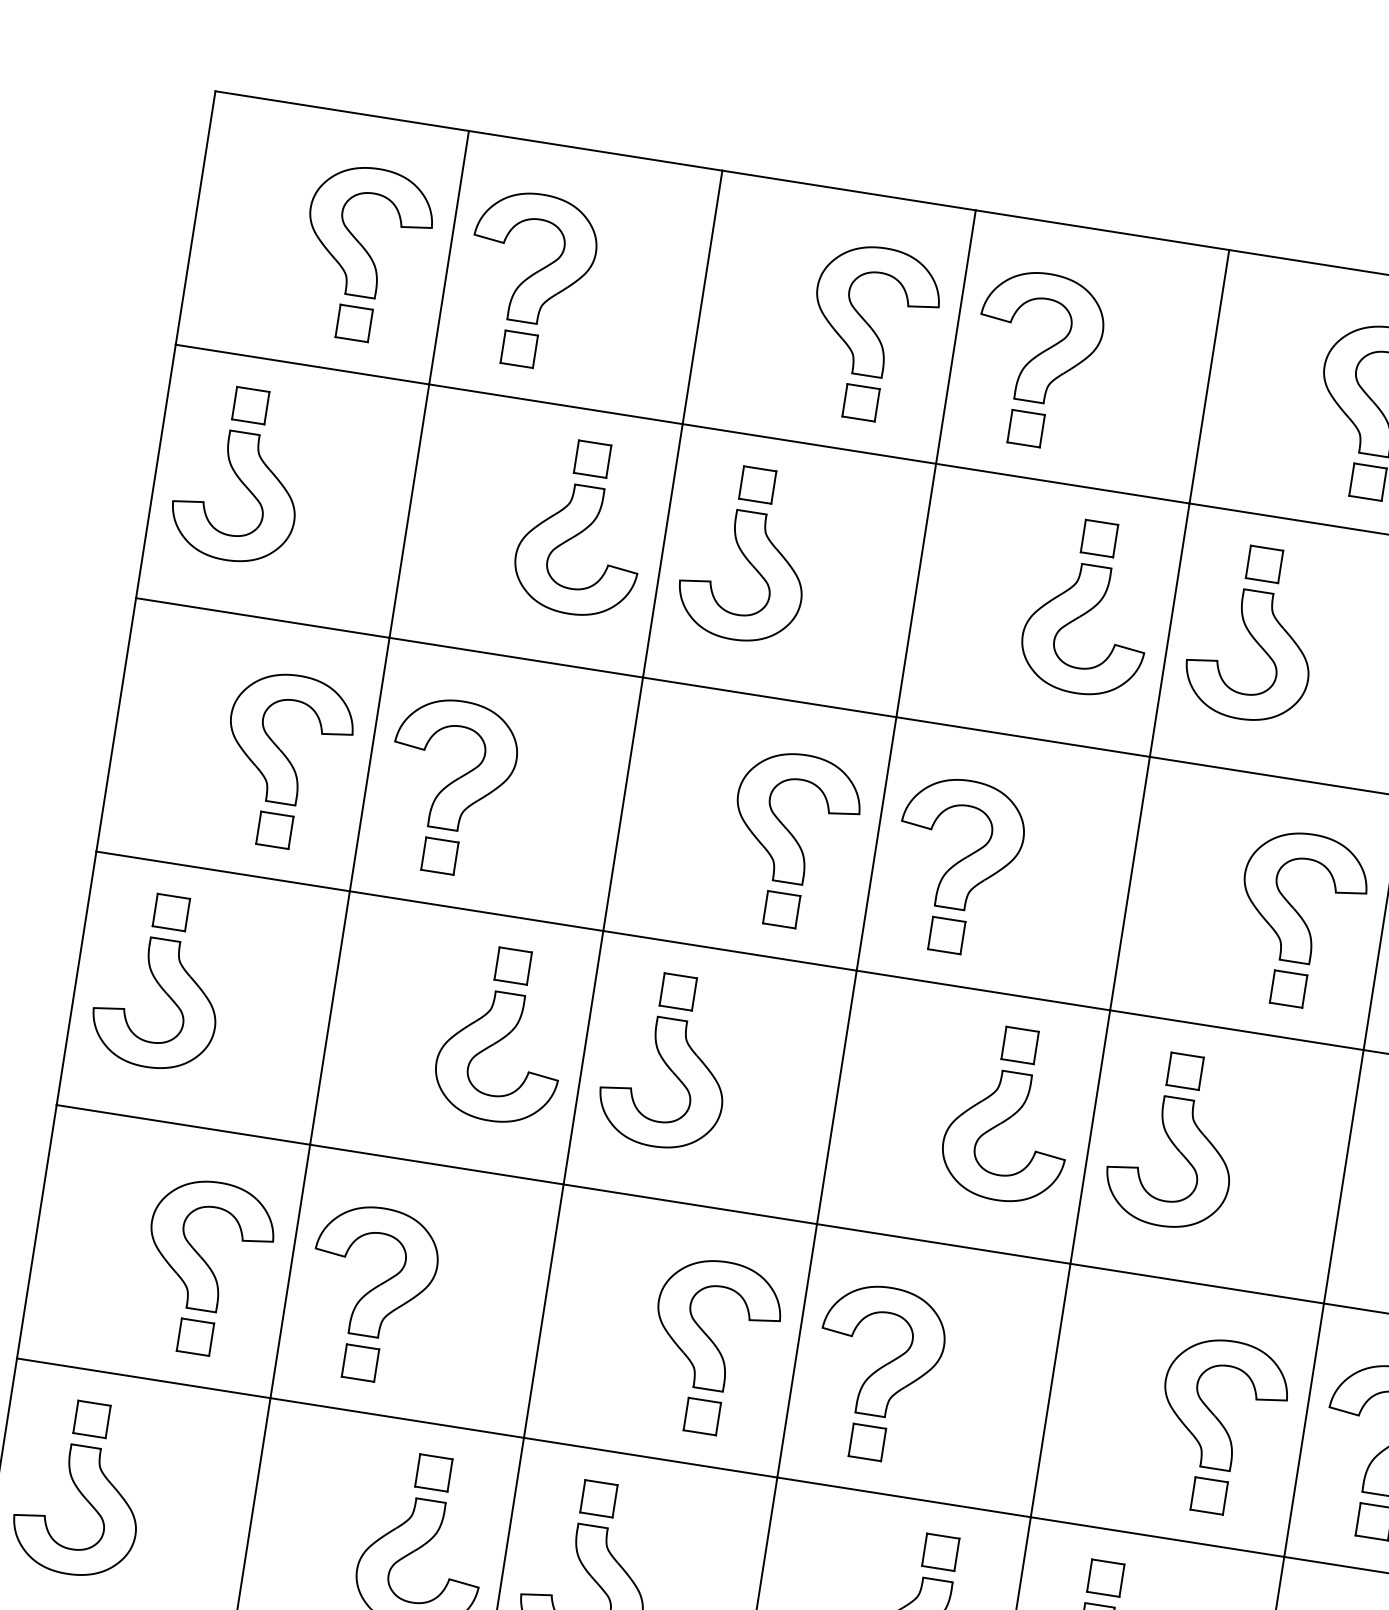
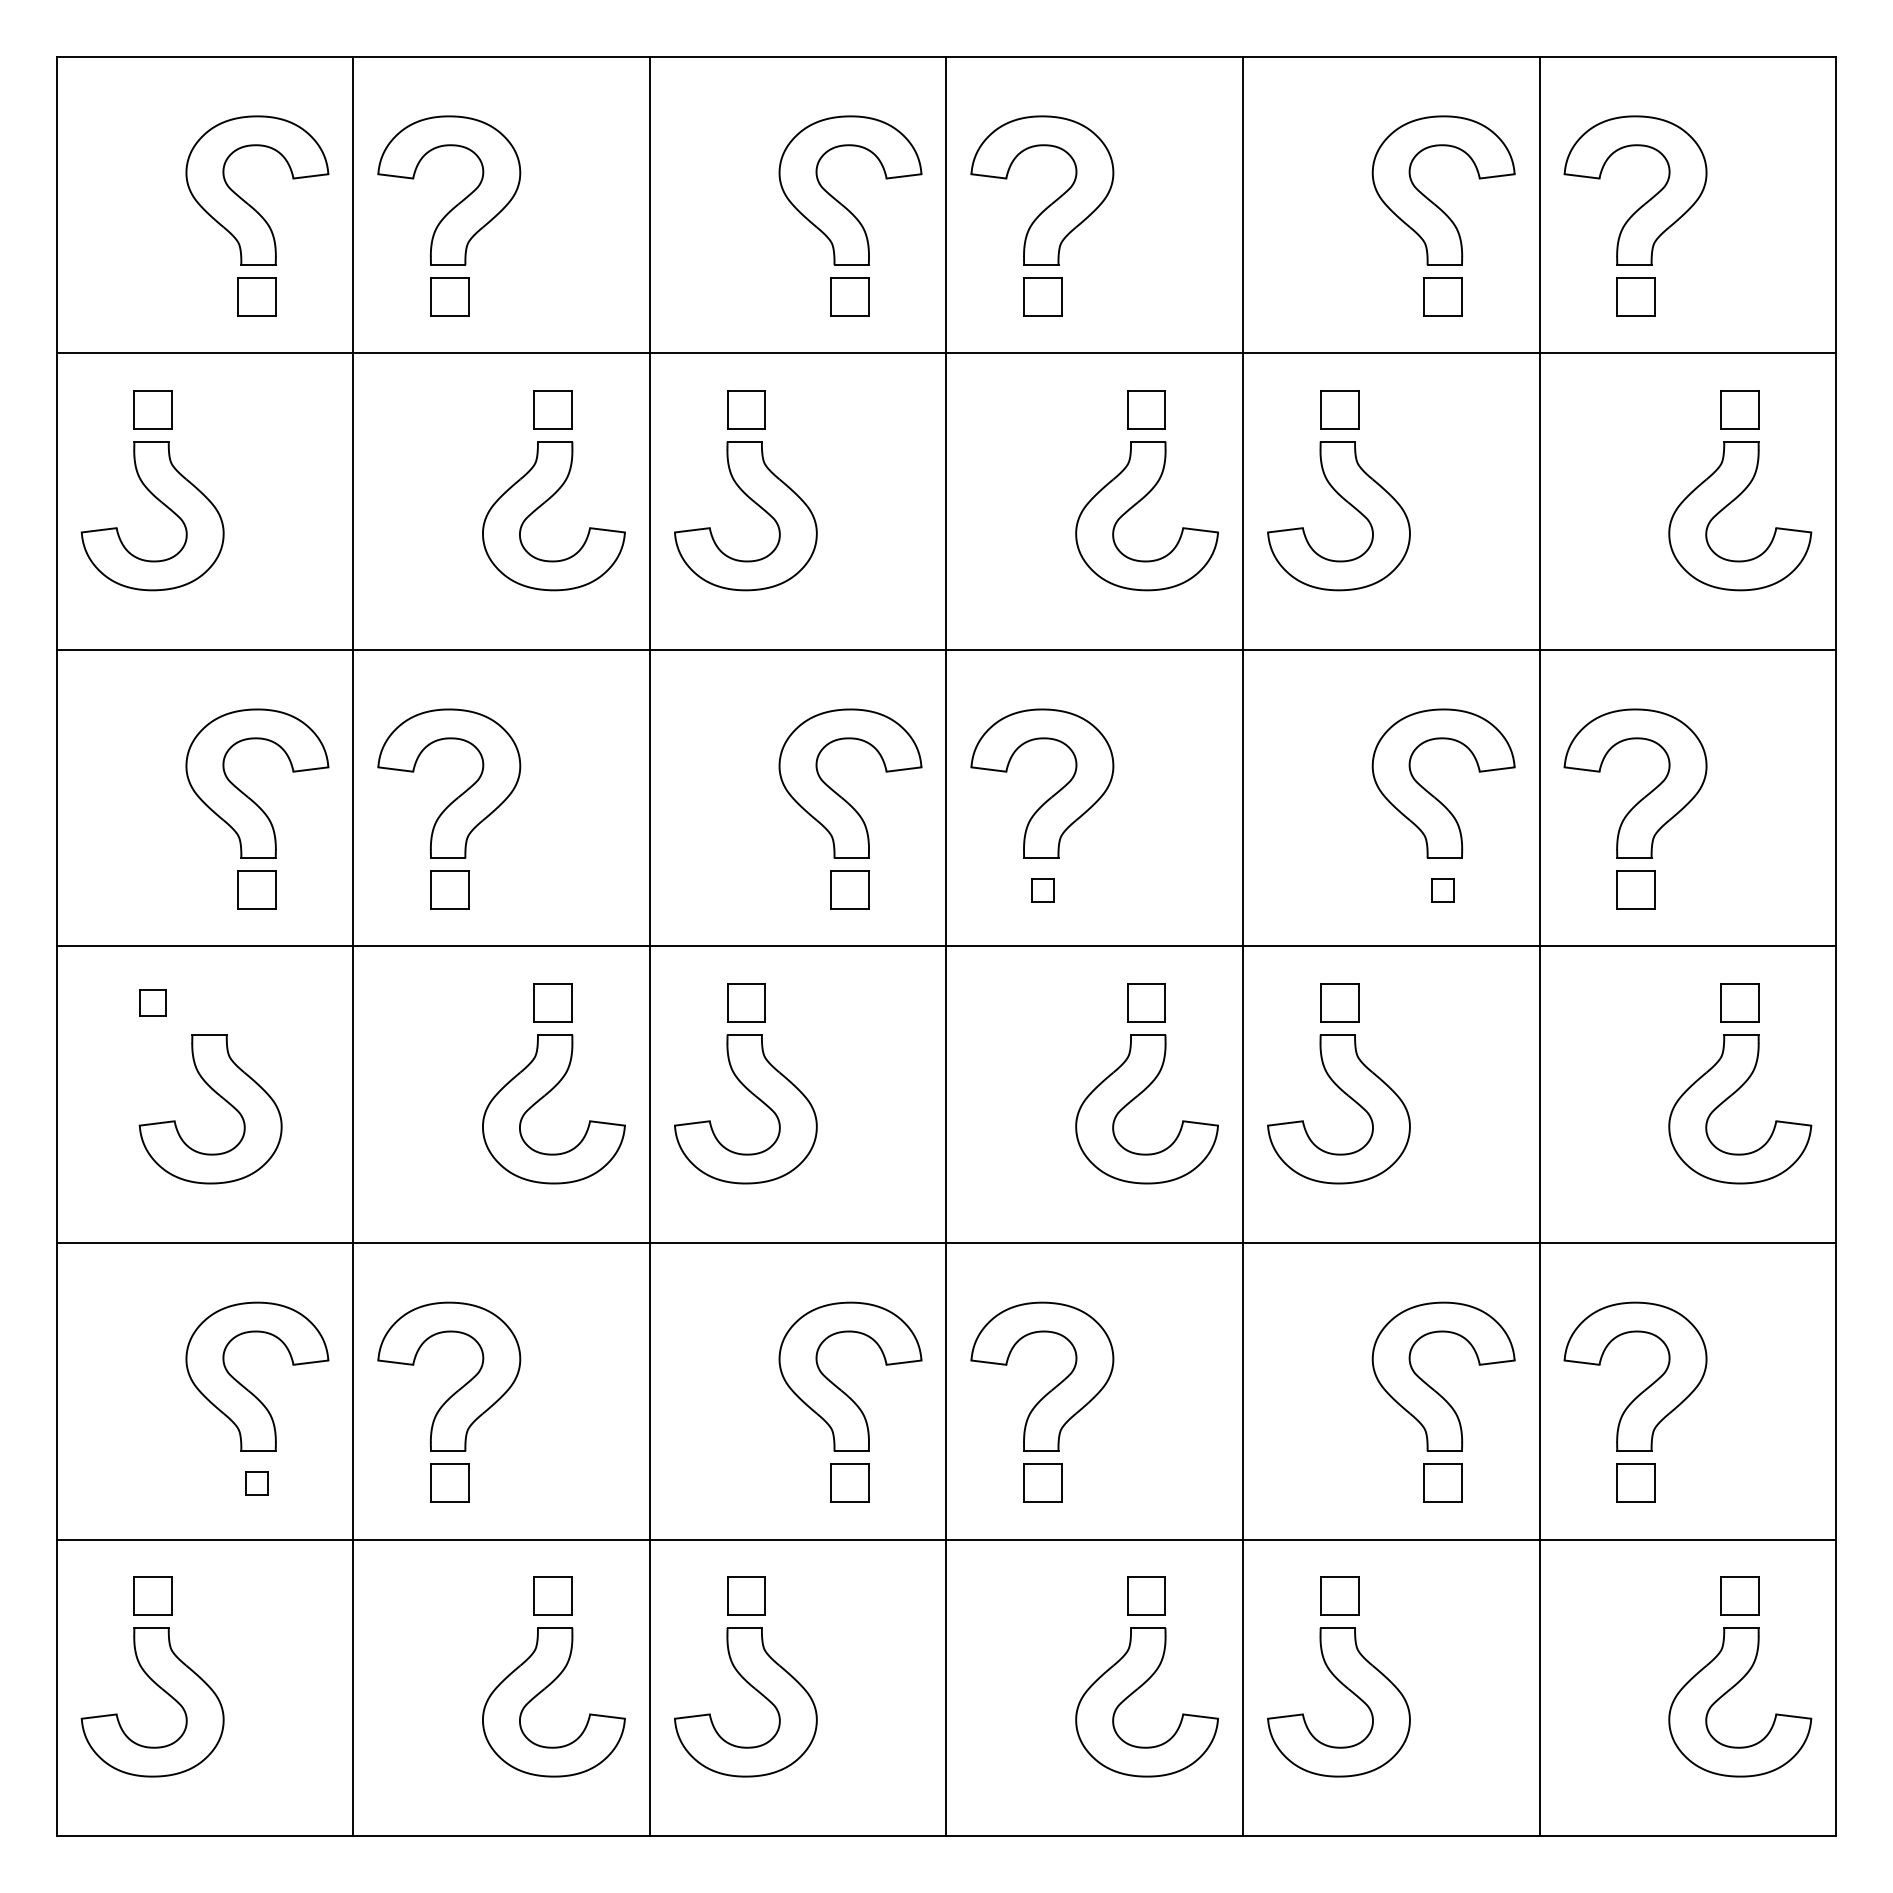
part: (170, 912) -> (152, 1002), size x0.7
part: (946, 934) -> (1042, 889), size x0.6
part: (1288, 988) -> (1442, 889), size x0.6
part: (167, 995) -> (221, 1098), moved
part: (195, 1336) -> (256, 1482), size x0.6

